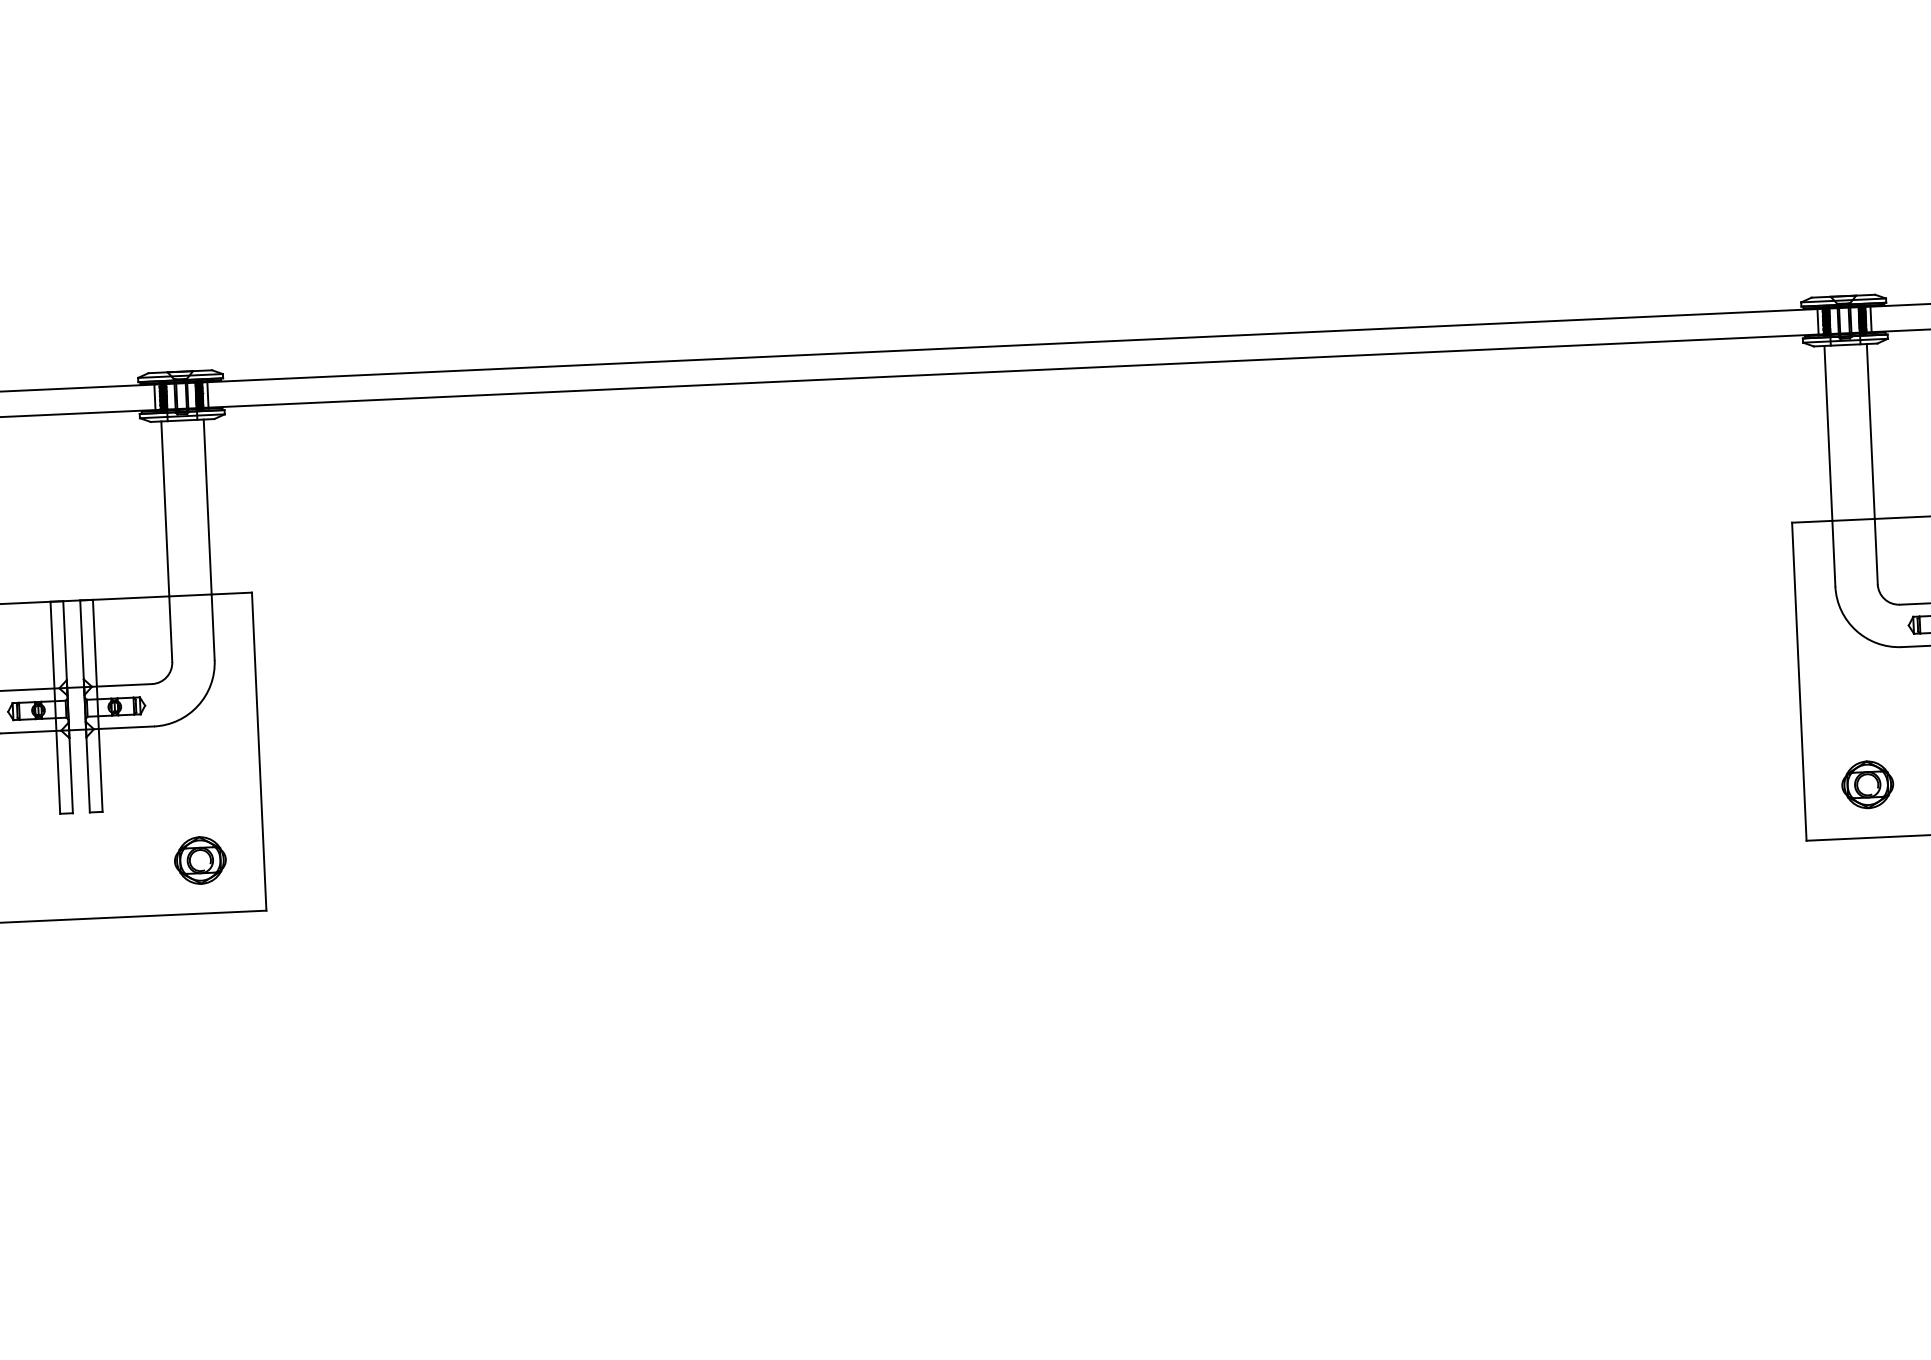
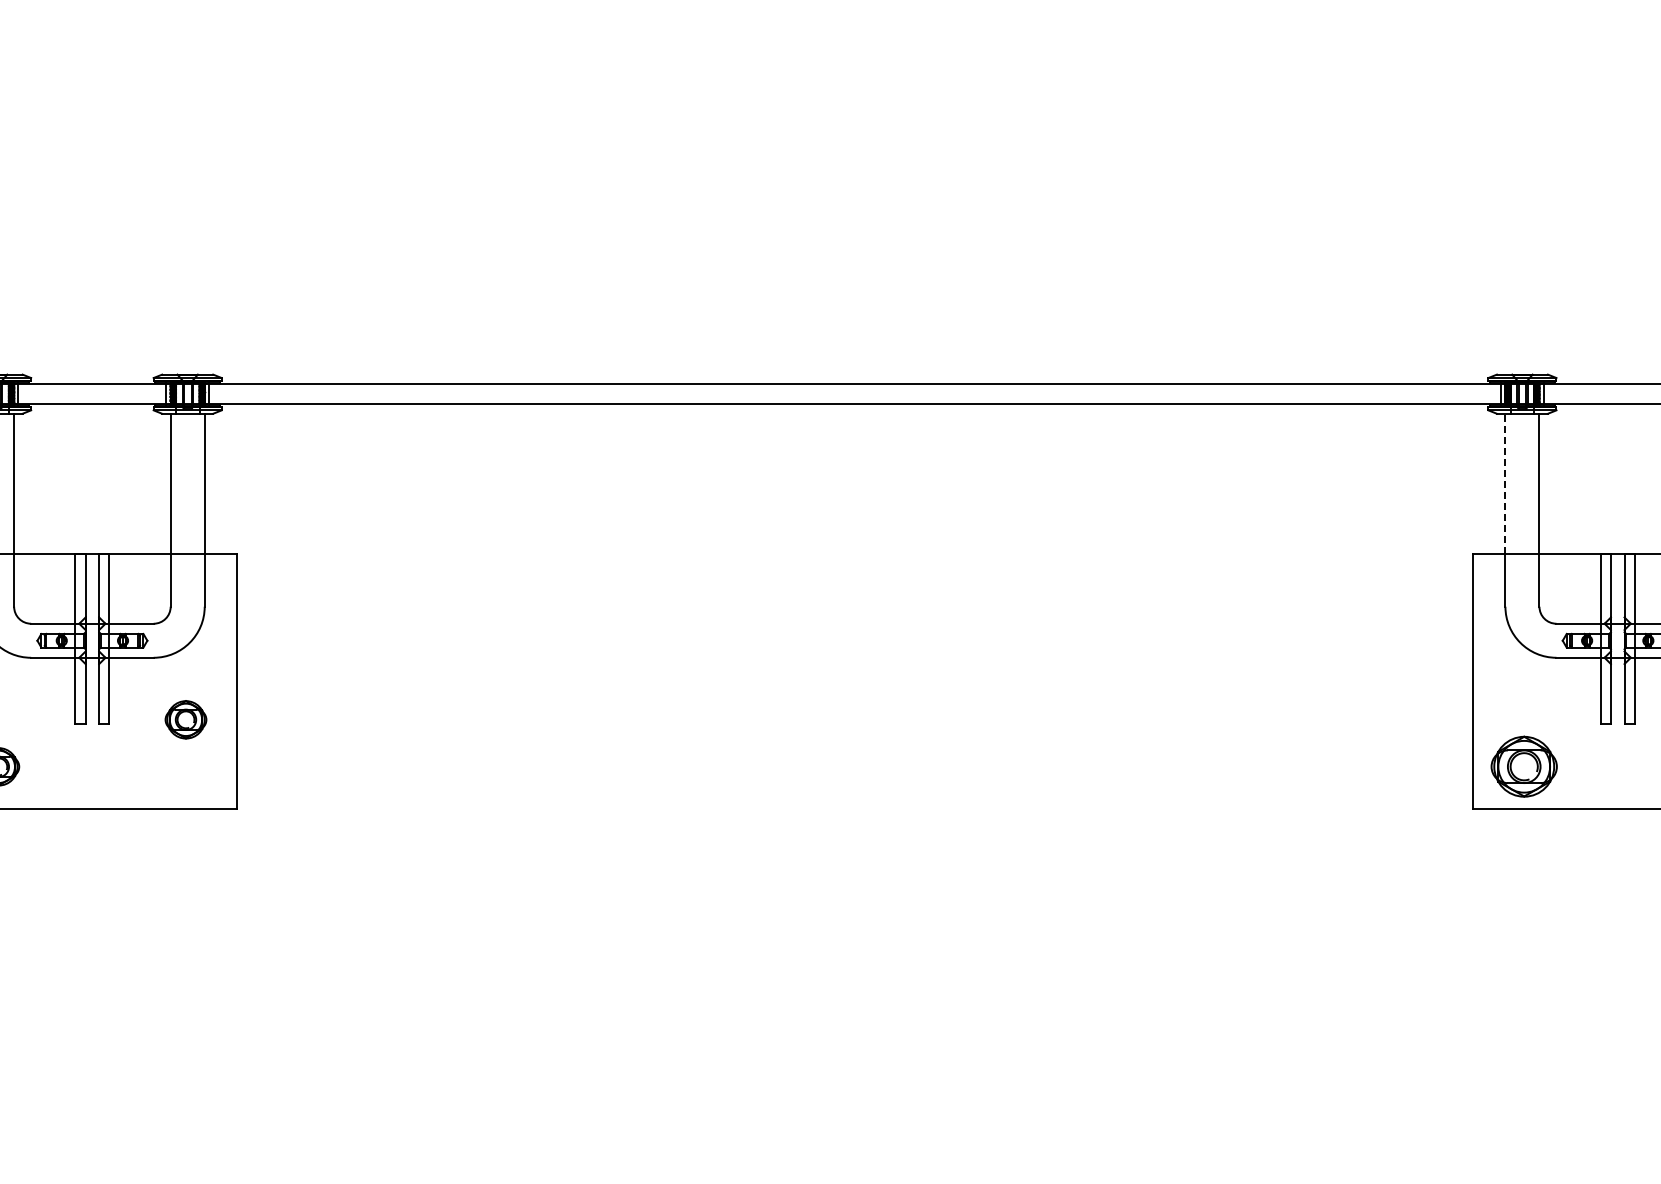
line: (1828, 432) -> (1505, 483), solid -> dashed
part: (1866, 784) -> (1523, 766), size x1.6
part: (199, 860) -> (185, 719), moved

